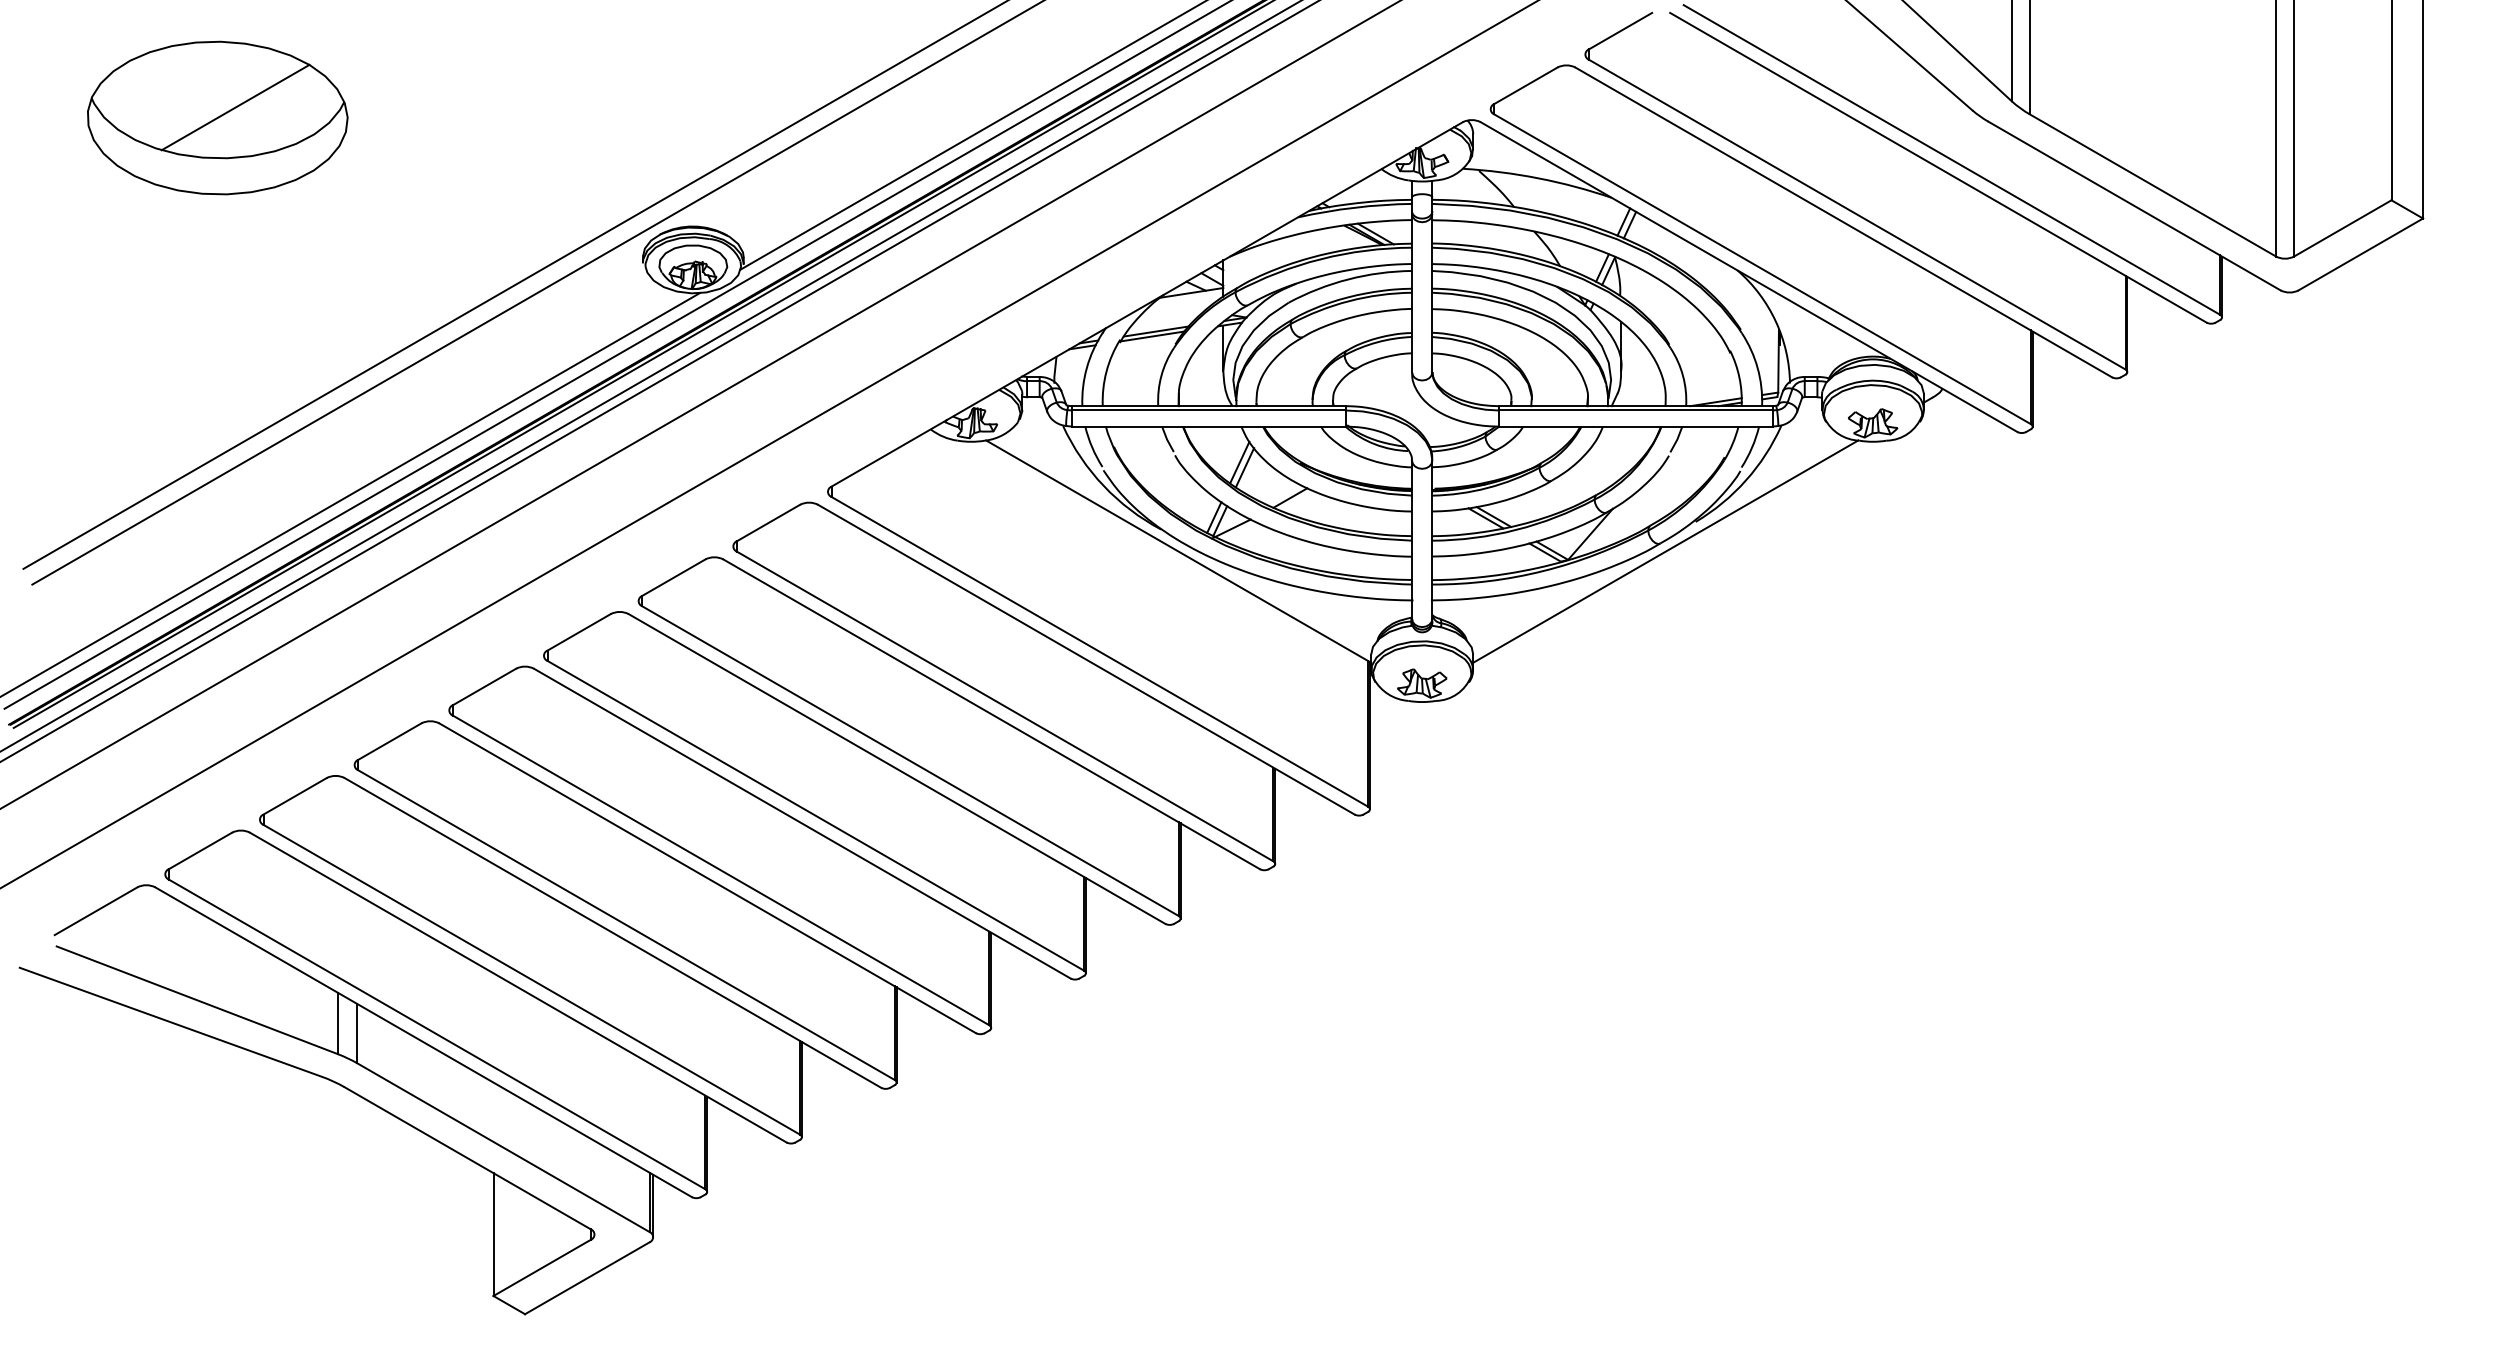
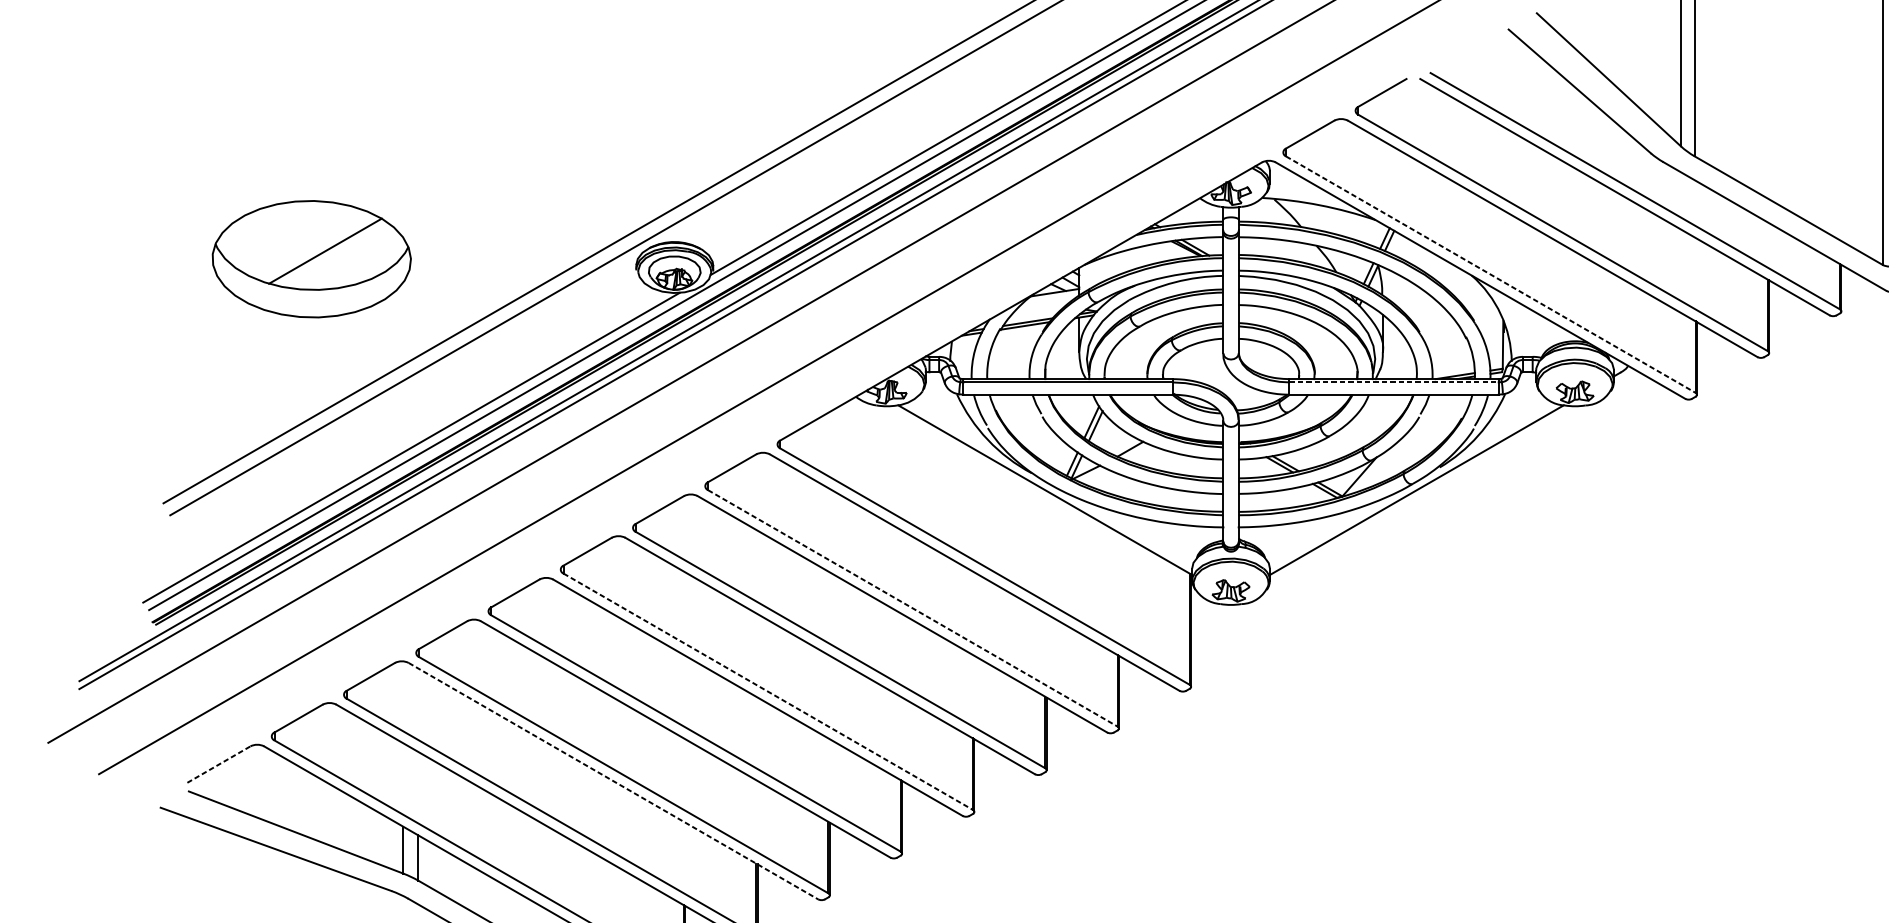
part: (217, 117) -> (311, 258), moved
line: (1762, 269) -> (1490, 274), solid -> dashed
line: (1636, 410) -> (1394, 382), solid -> dashed
line: (1005, 706) -> (913, 608), solid -> dashed
line: (815, 815) -> (768, 691), solid -> dashed
line: (96, 911) -> (219, 764), solid -> dashed
line: (612, 932) -> (613, 780), solid -> dashed

